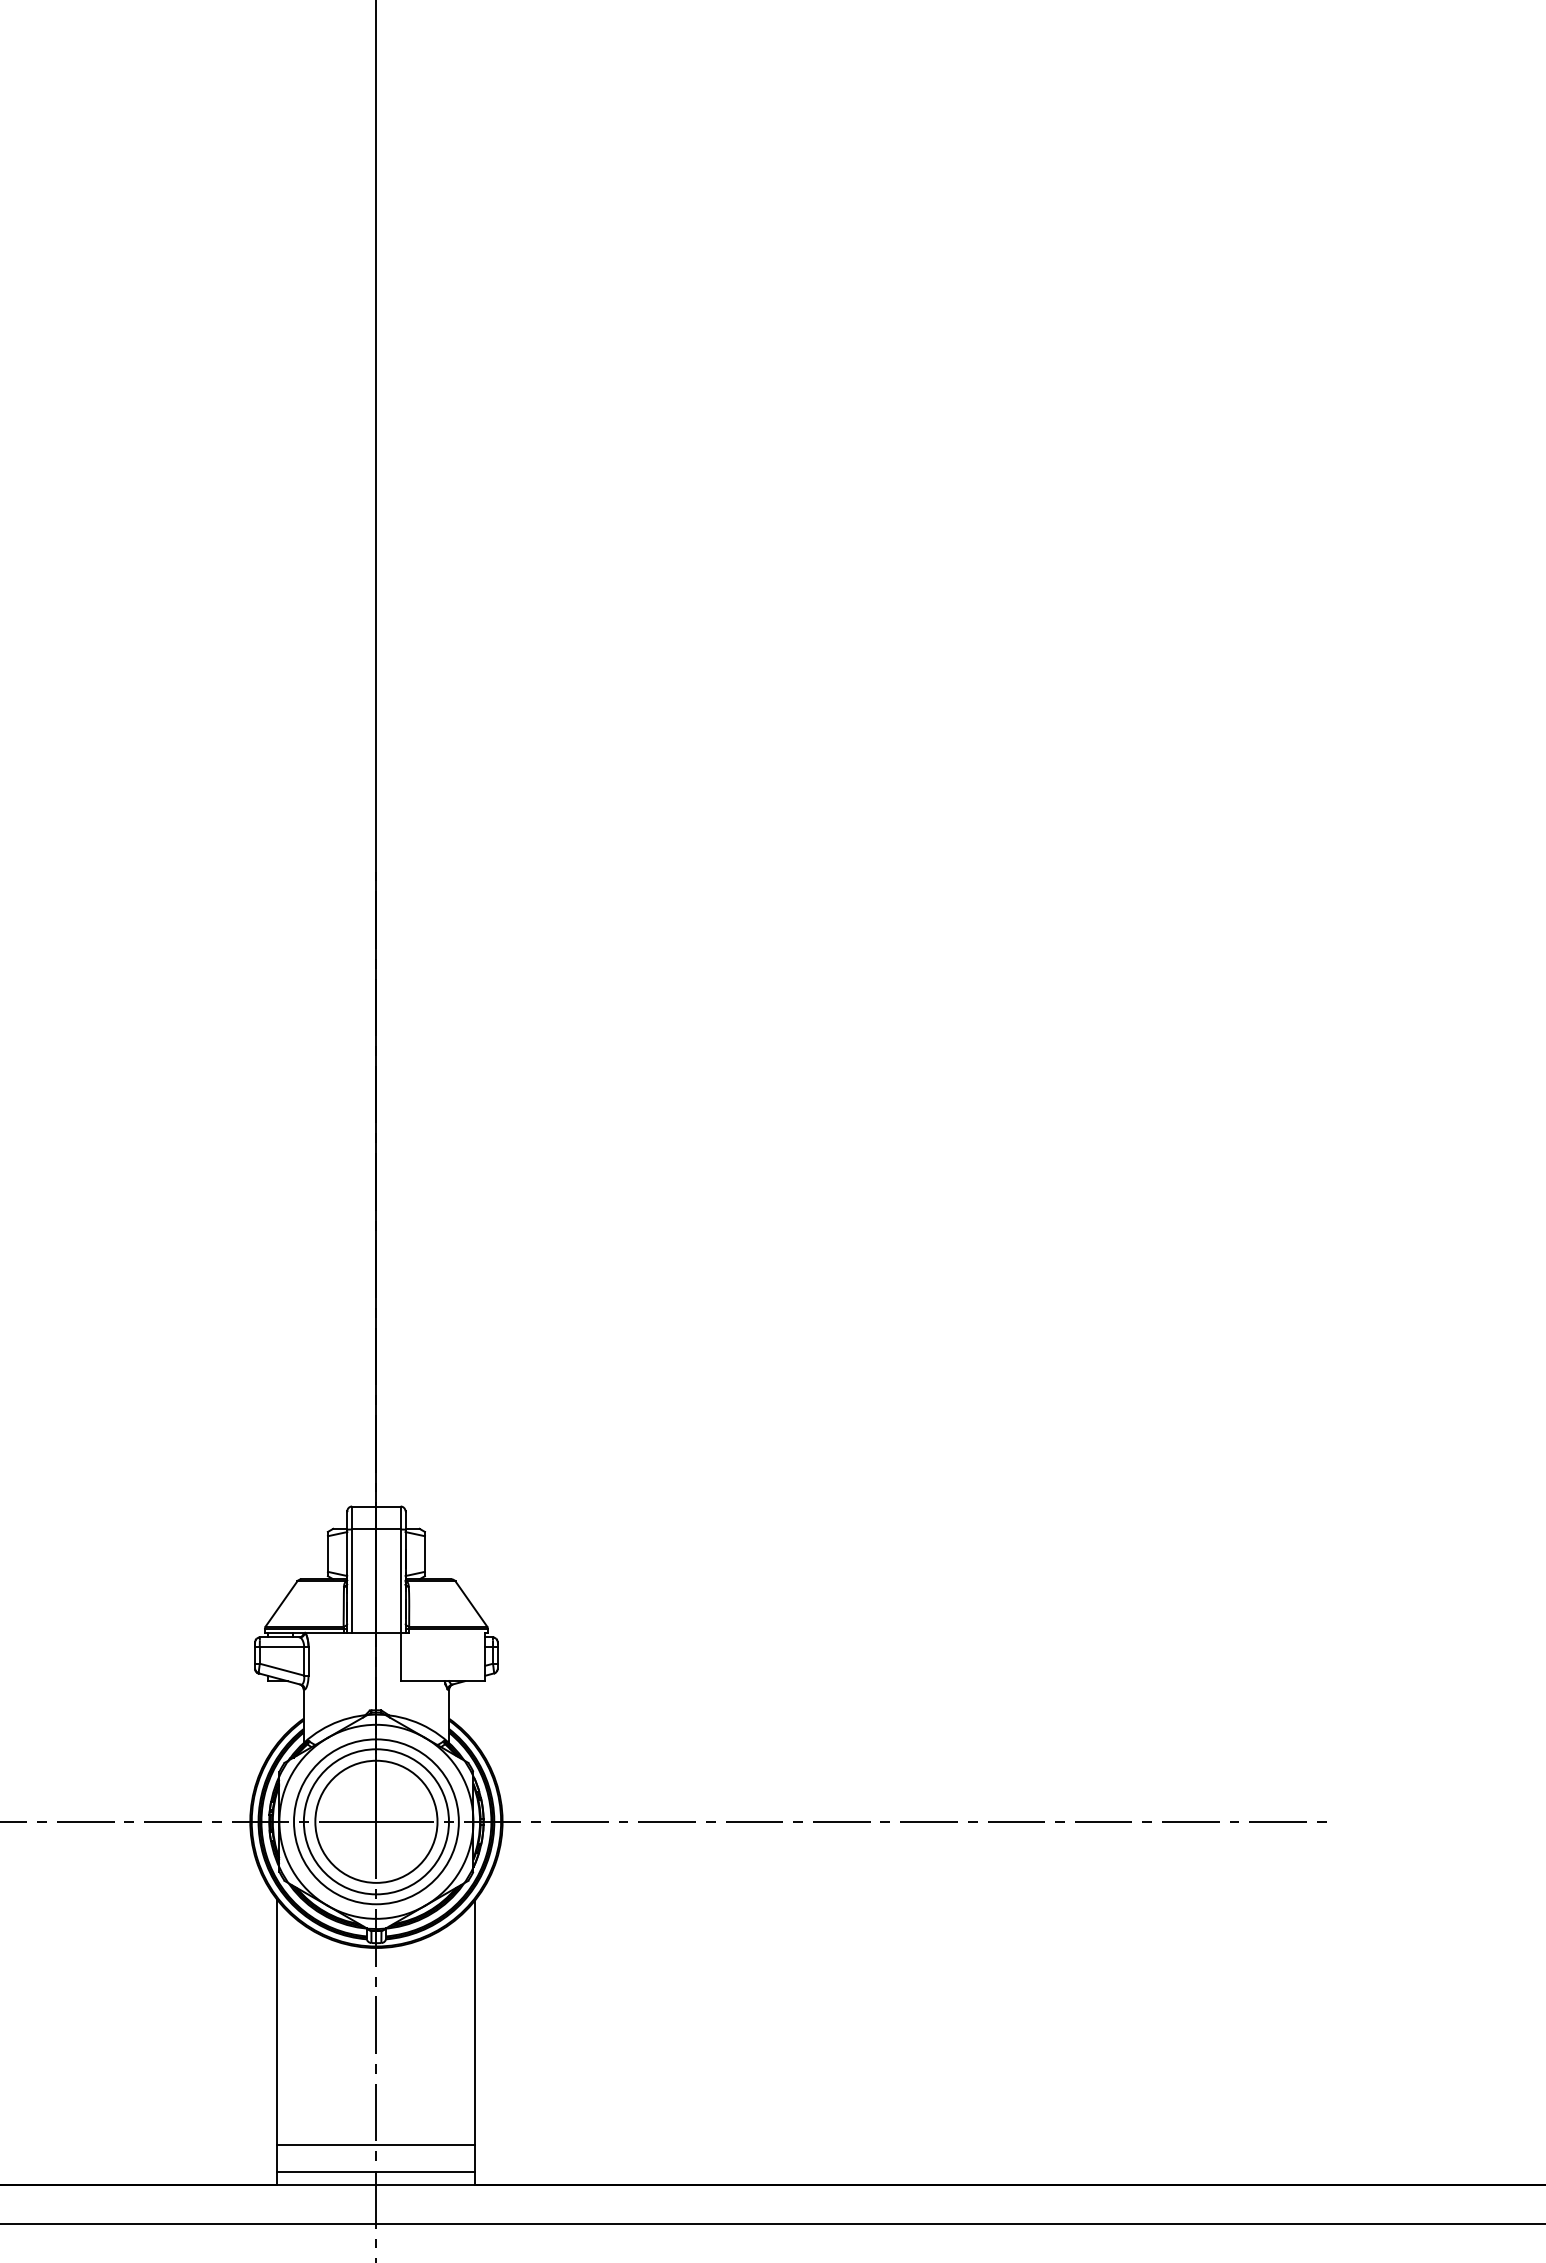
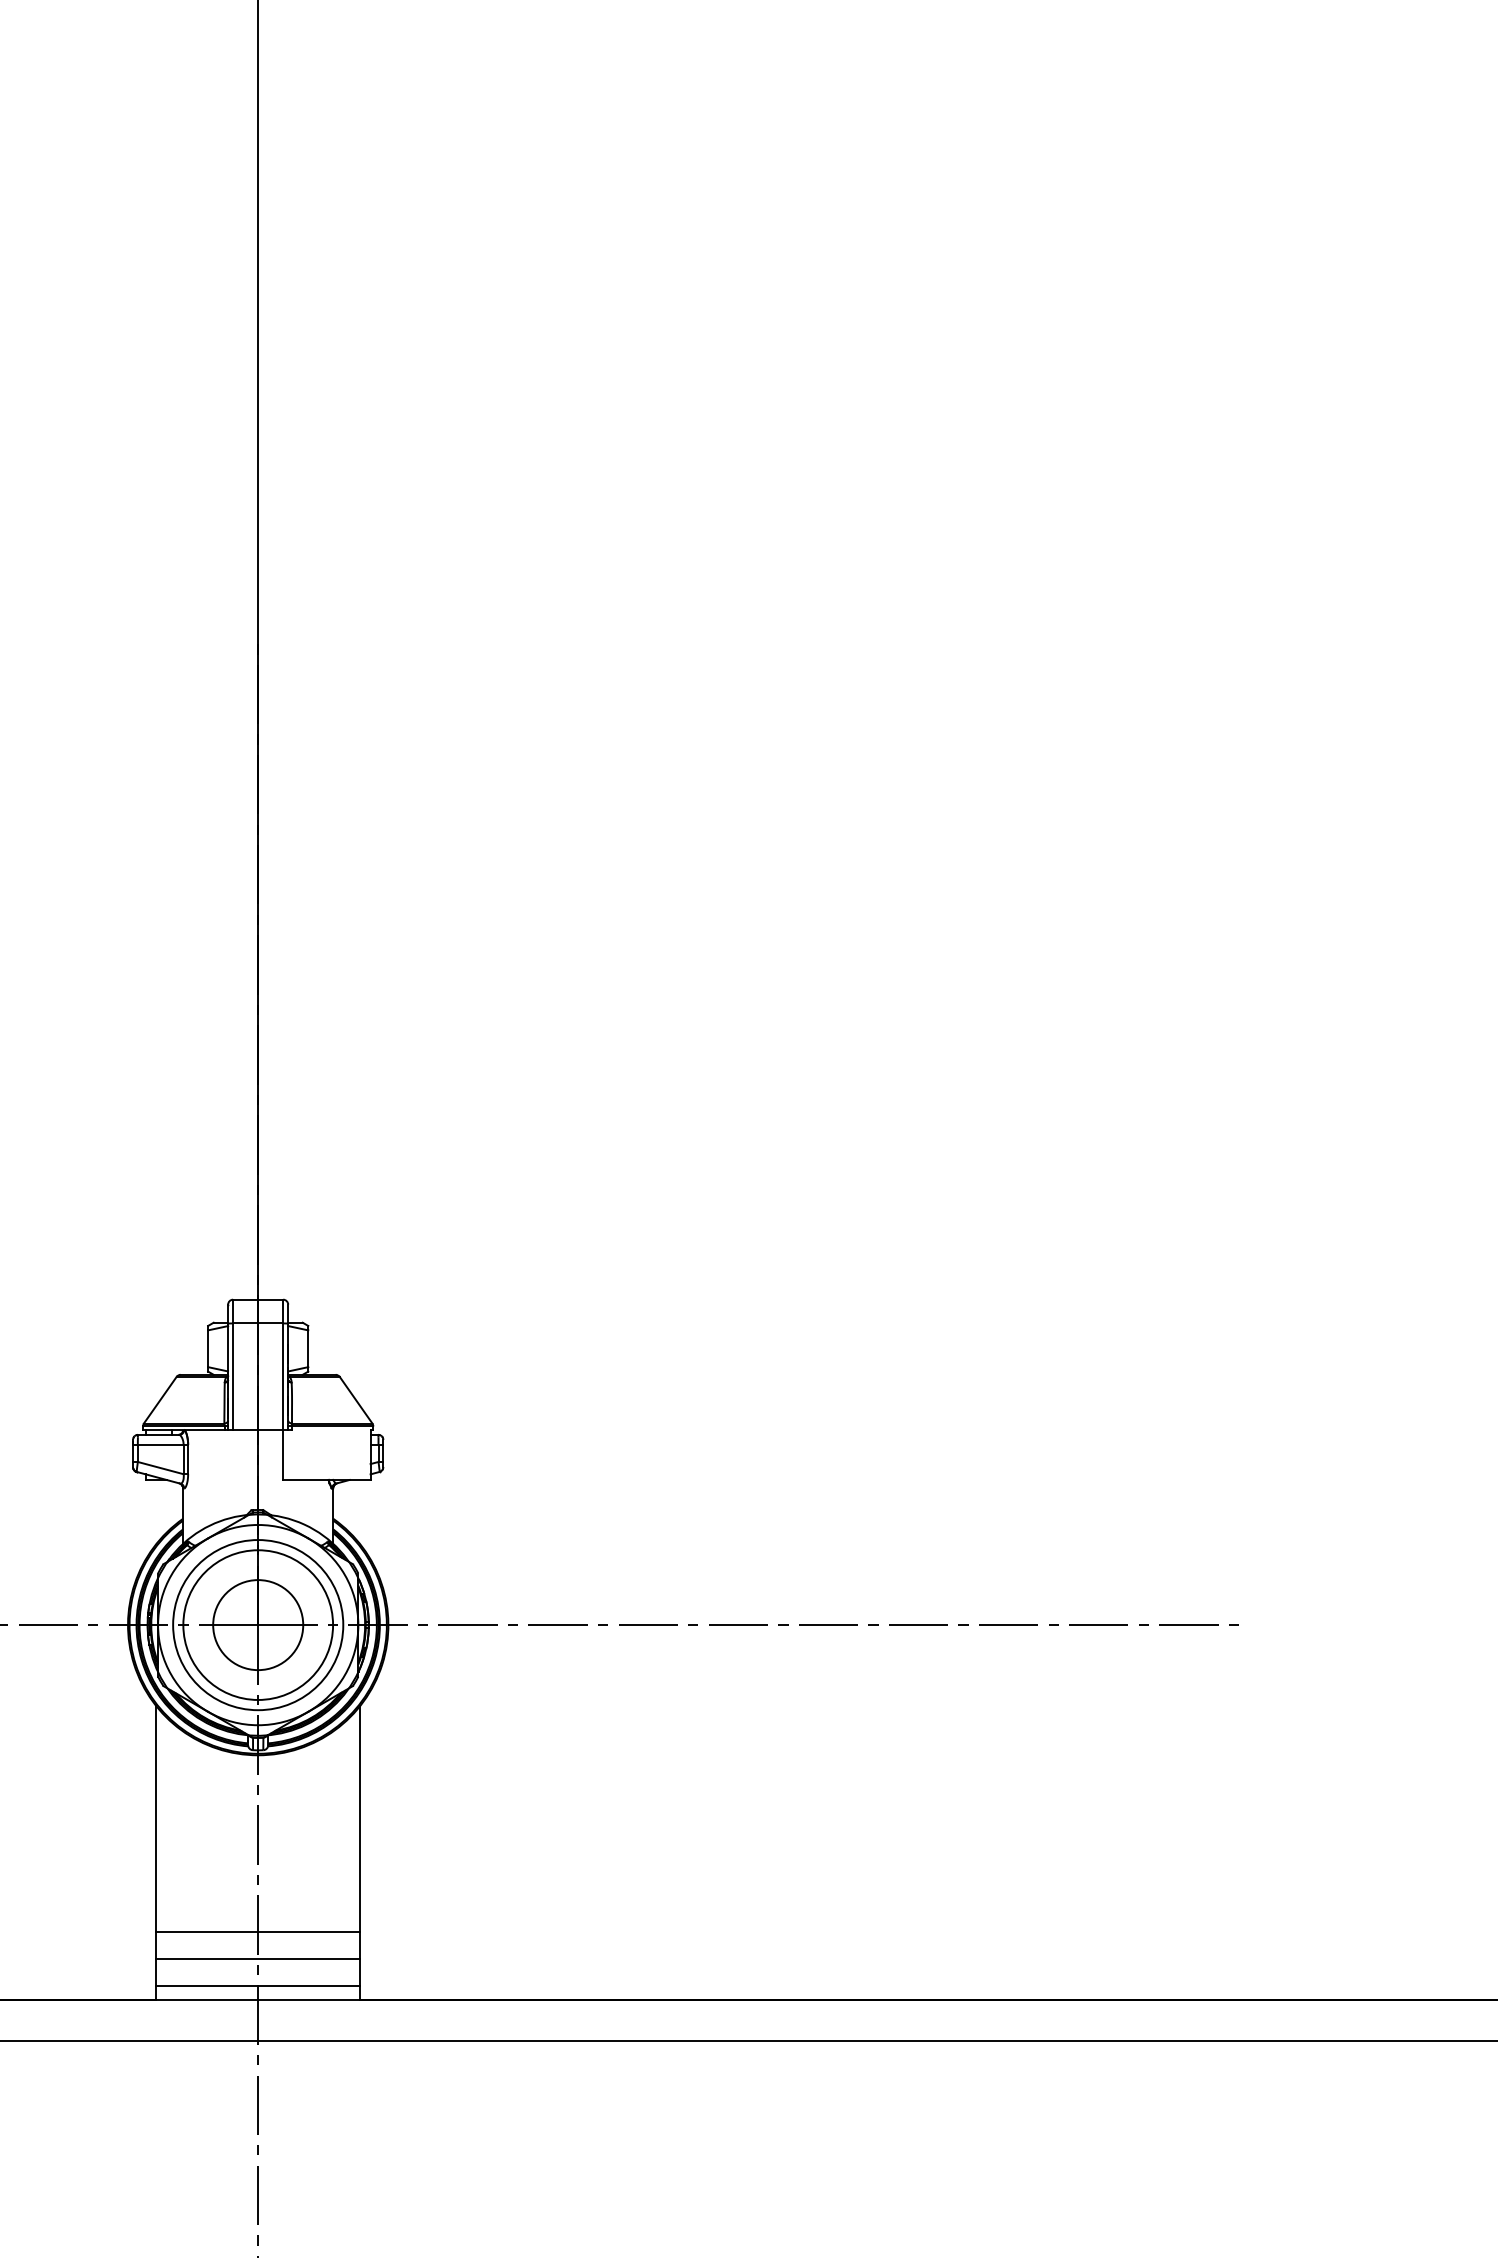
circle: (376, 1821) -> (258, 1624), size x0.71
line: (376, 2118) -> (258, 1931), added

